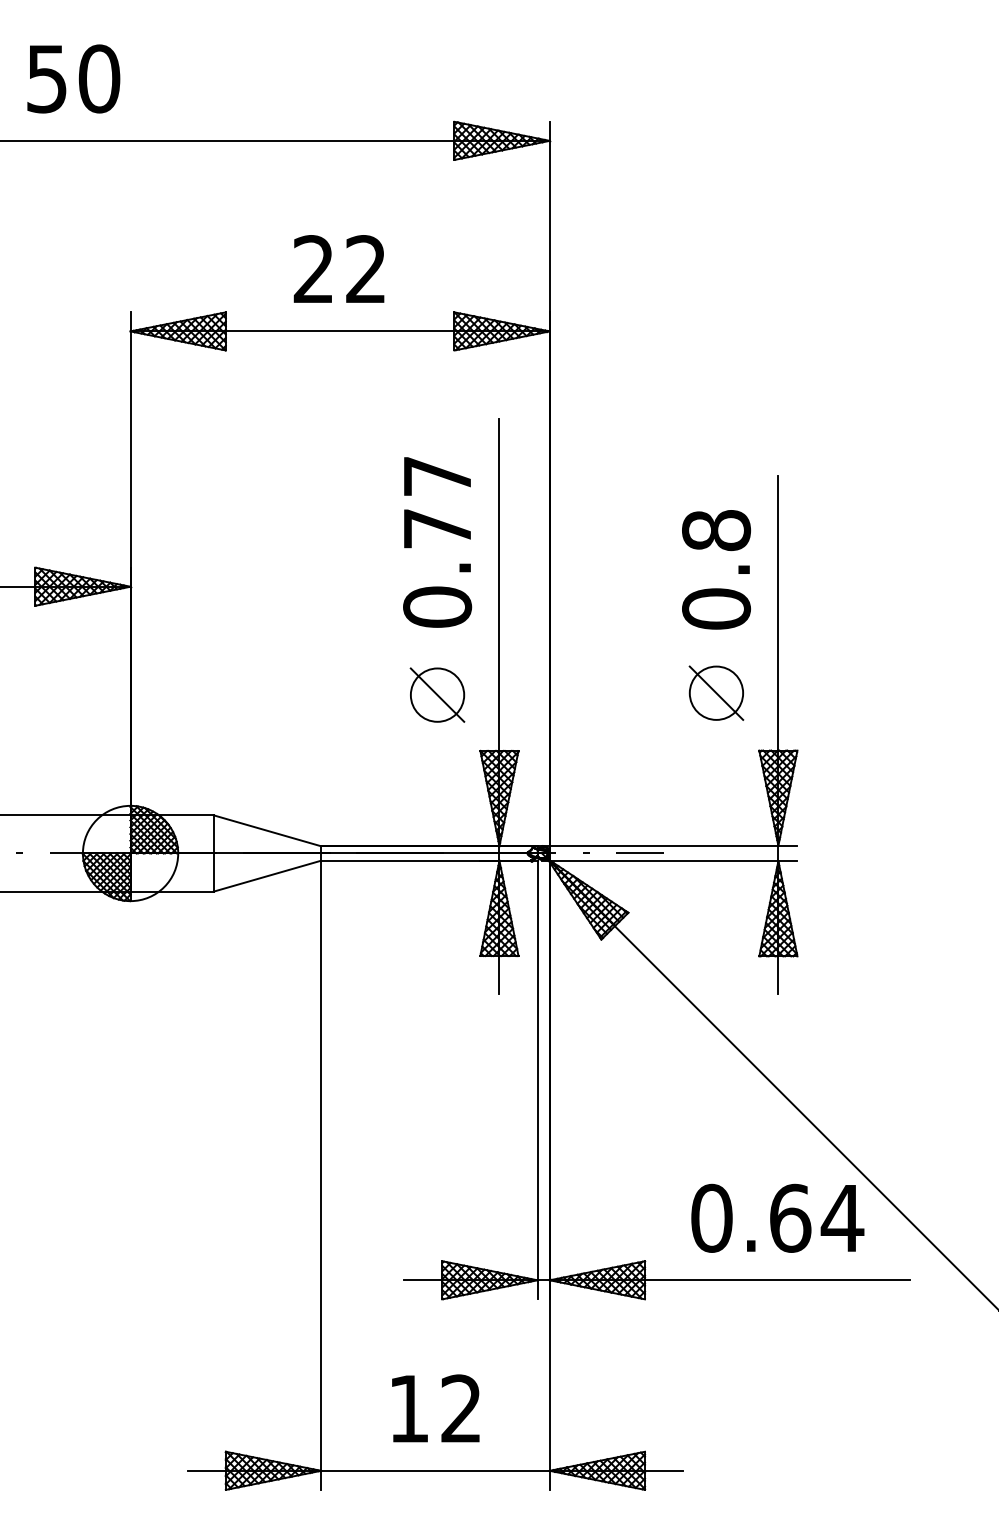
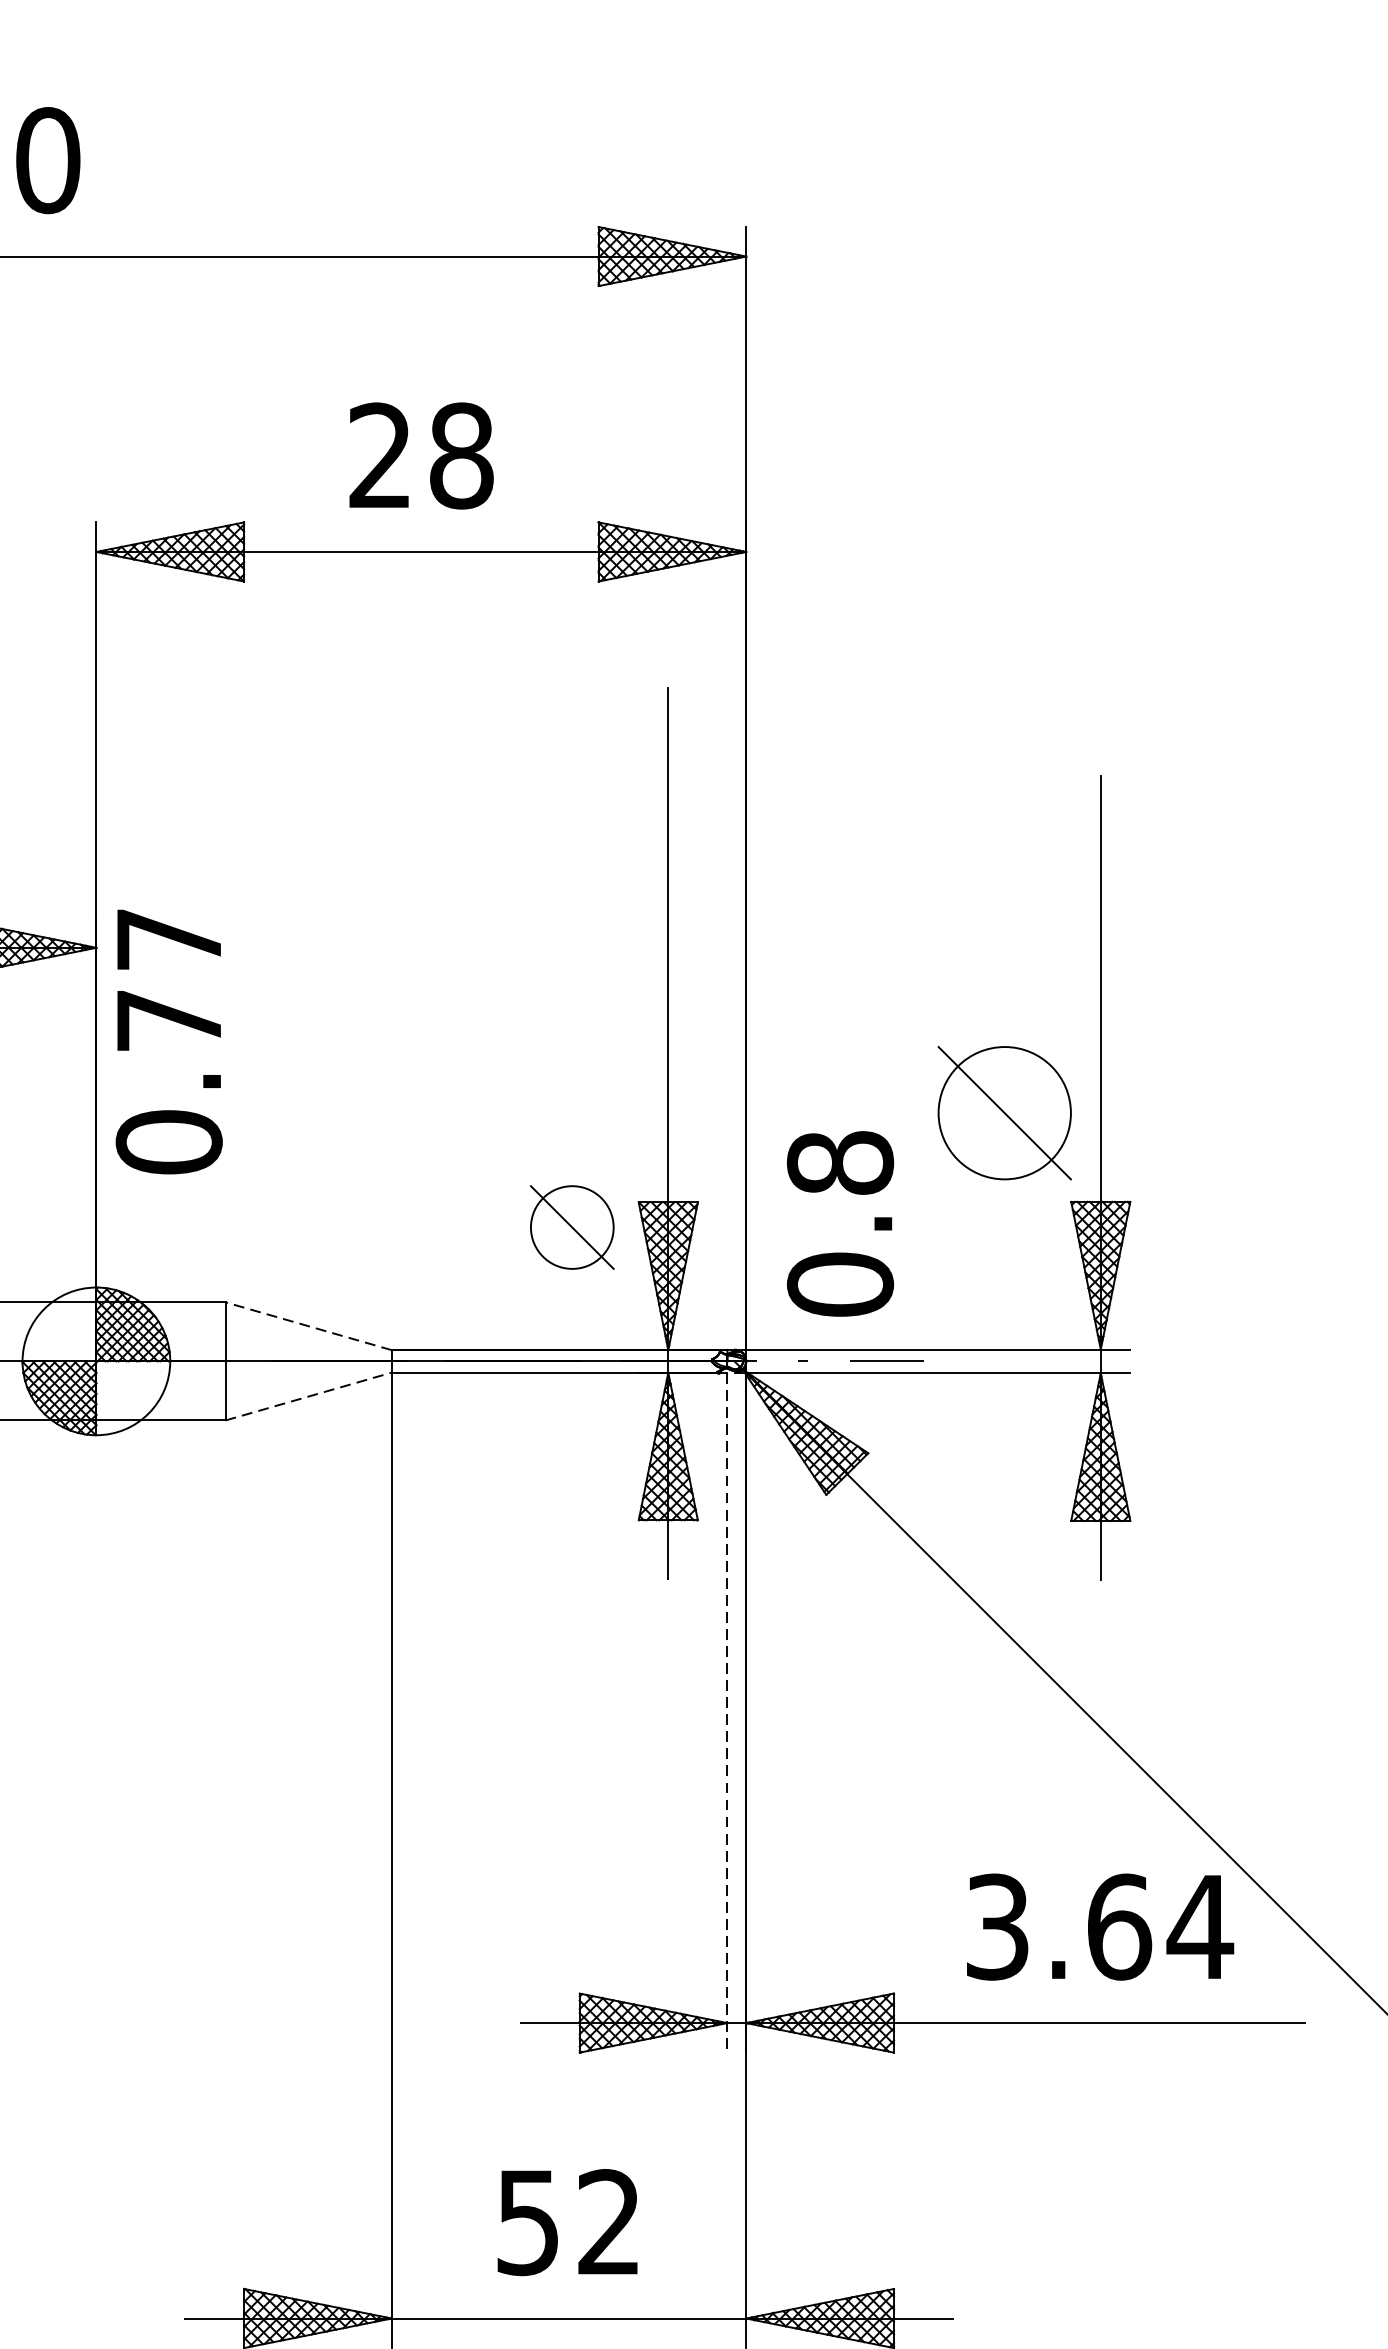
text: (365, 269) -> (460, 455), 22 -> 28
text: (437, 542) -> (169, 1042), moved
text: (716, 569) -> (840, 1223), moved
part: (716, 692) -> (1004, 1111), size x1.6
part: (437, 694) -> (572, 1226), moved
line: (267, 830) -> (308, 1325), solid -> dashed
line: (267, 876) -> (308, 1397), solid -> dashed
line: (537, 1080) -> (727, 1713), solid -> dashed
text: (711, 1217) -> (997, 1925), 0.64 -> 3.64
text: (408, 1409) -> (527, 2223), 12 -> 52

